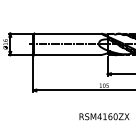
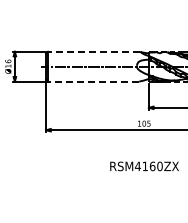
line: (67, 33) -> (93, 51), solid -> dashed
line: (67, 55) -> (93, 81), solid -> dashed

